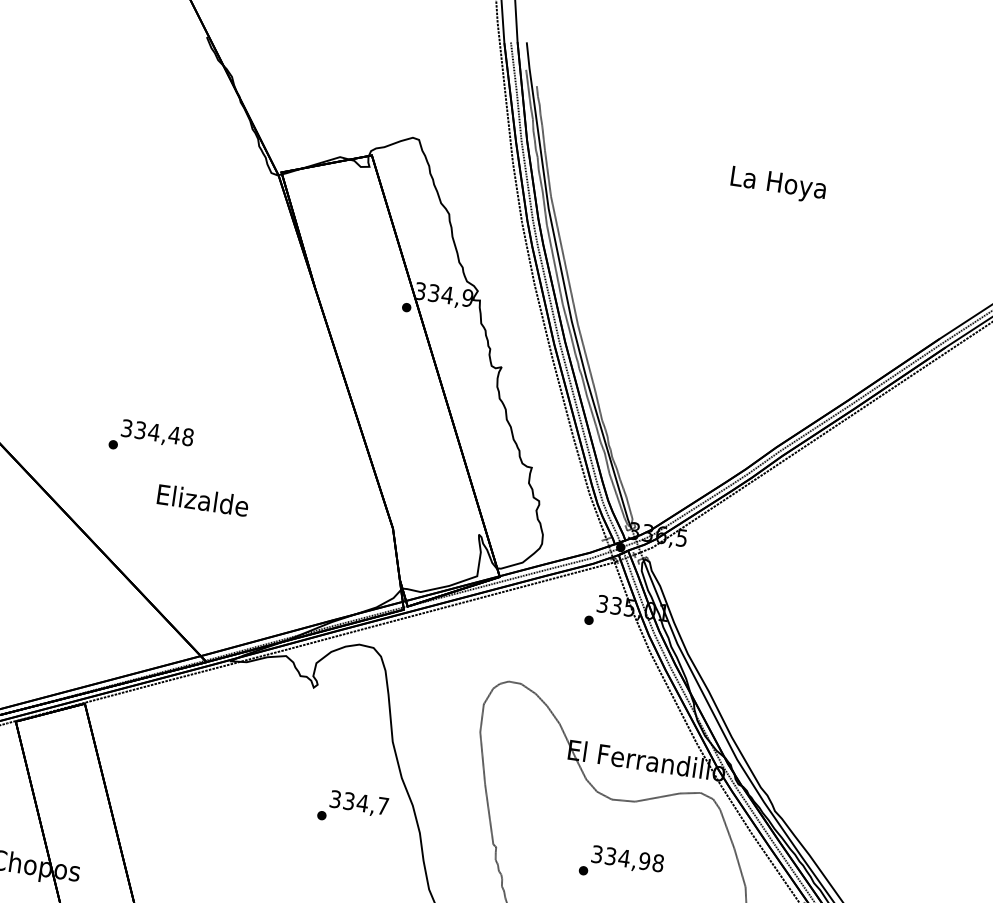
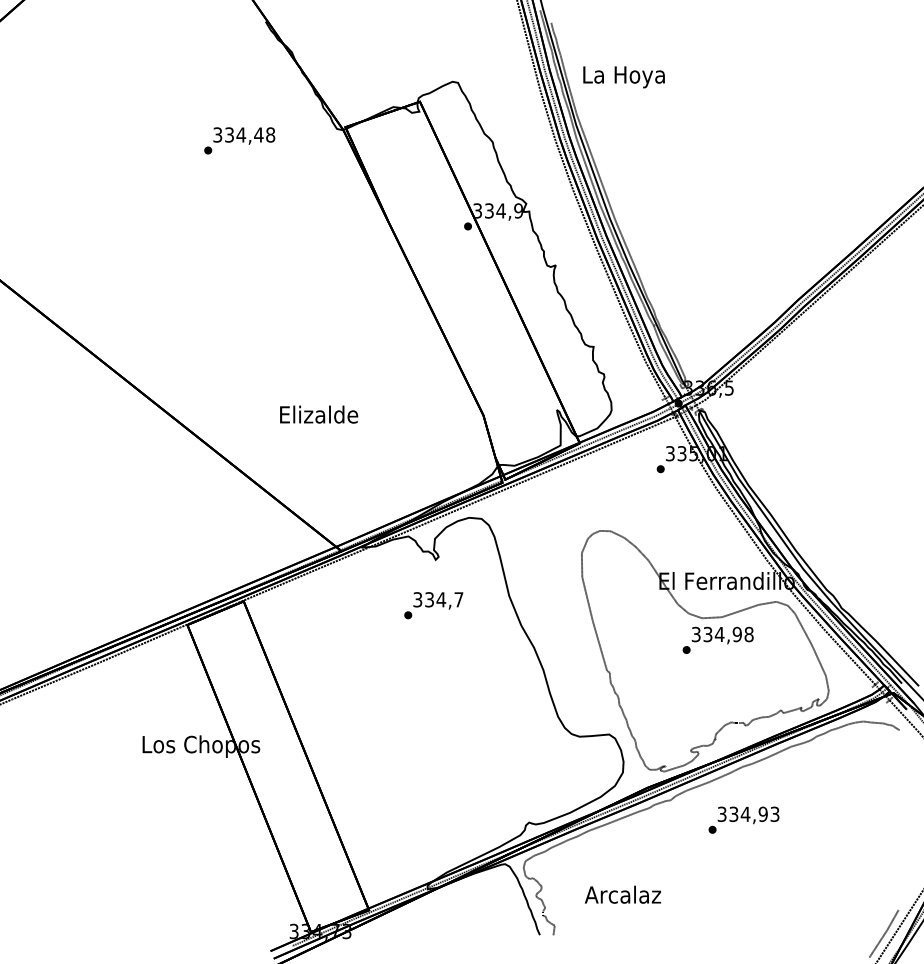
text: (777, 185) -> (623, 77), moved
text: (151, 438) -> (239, 140), moved
text: (352, 808) -> (433, 605), moved
text: (620, 863) -> (717, 639), moved

